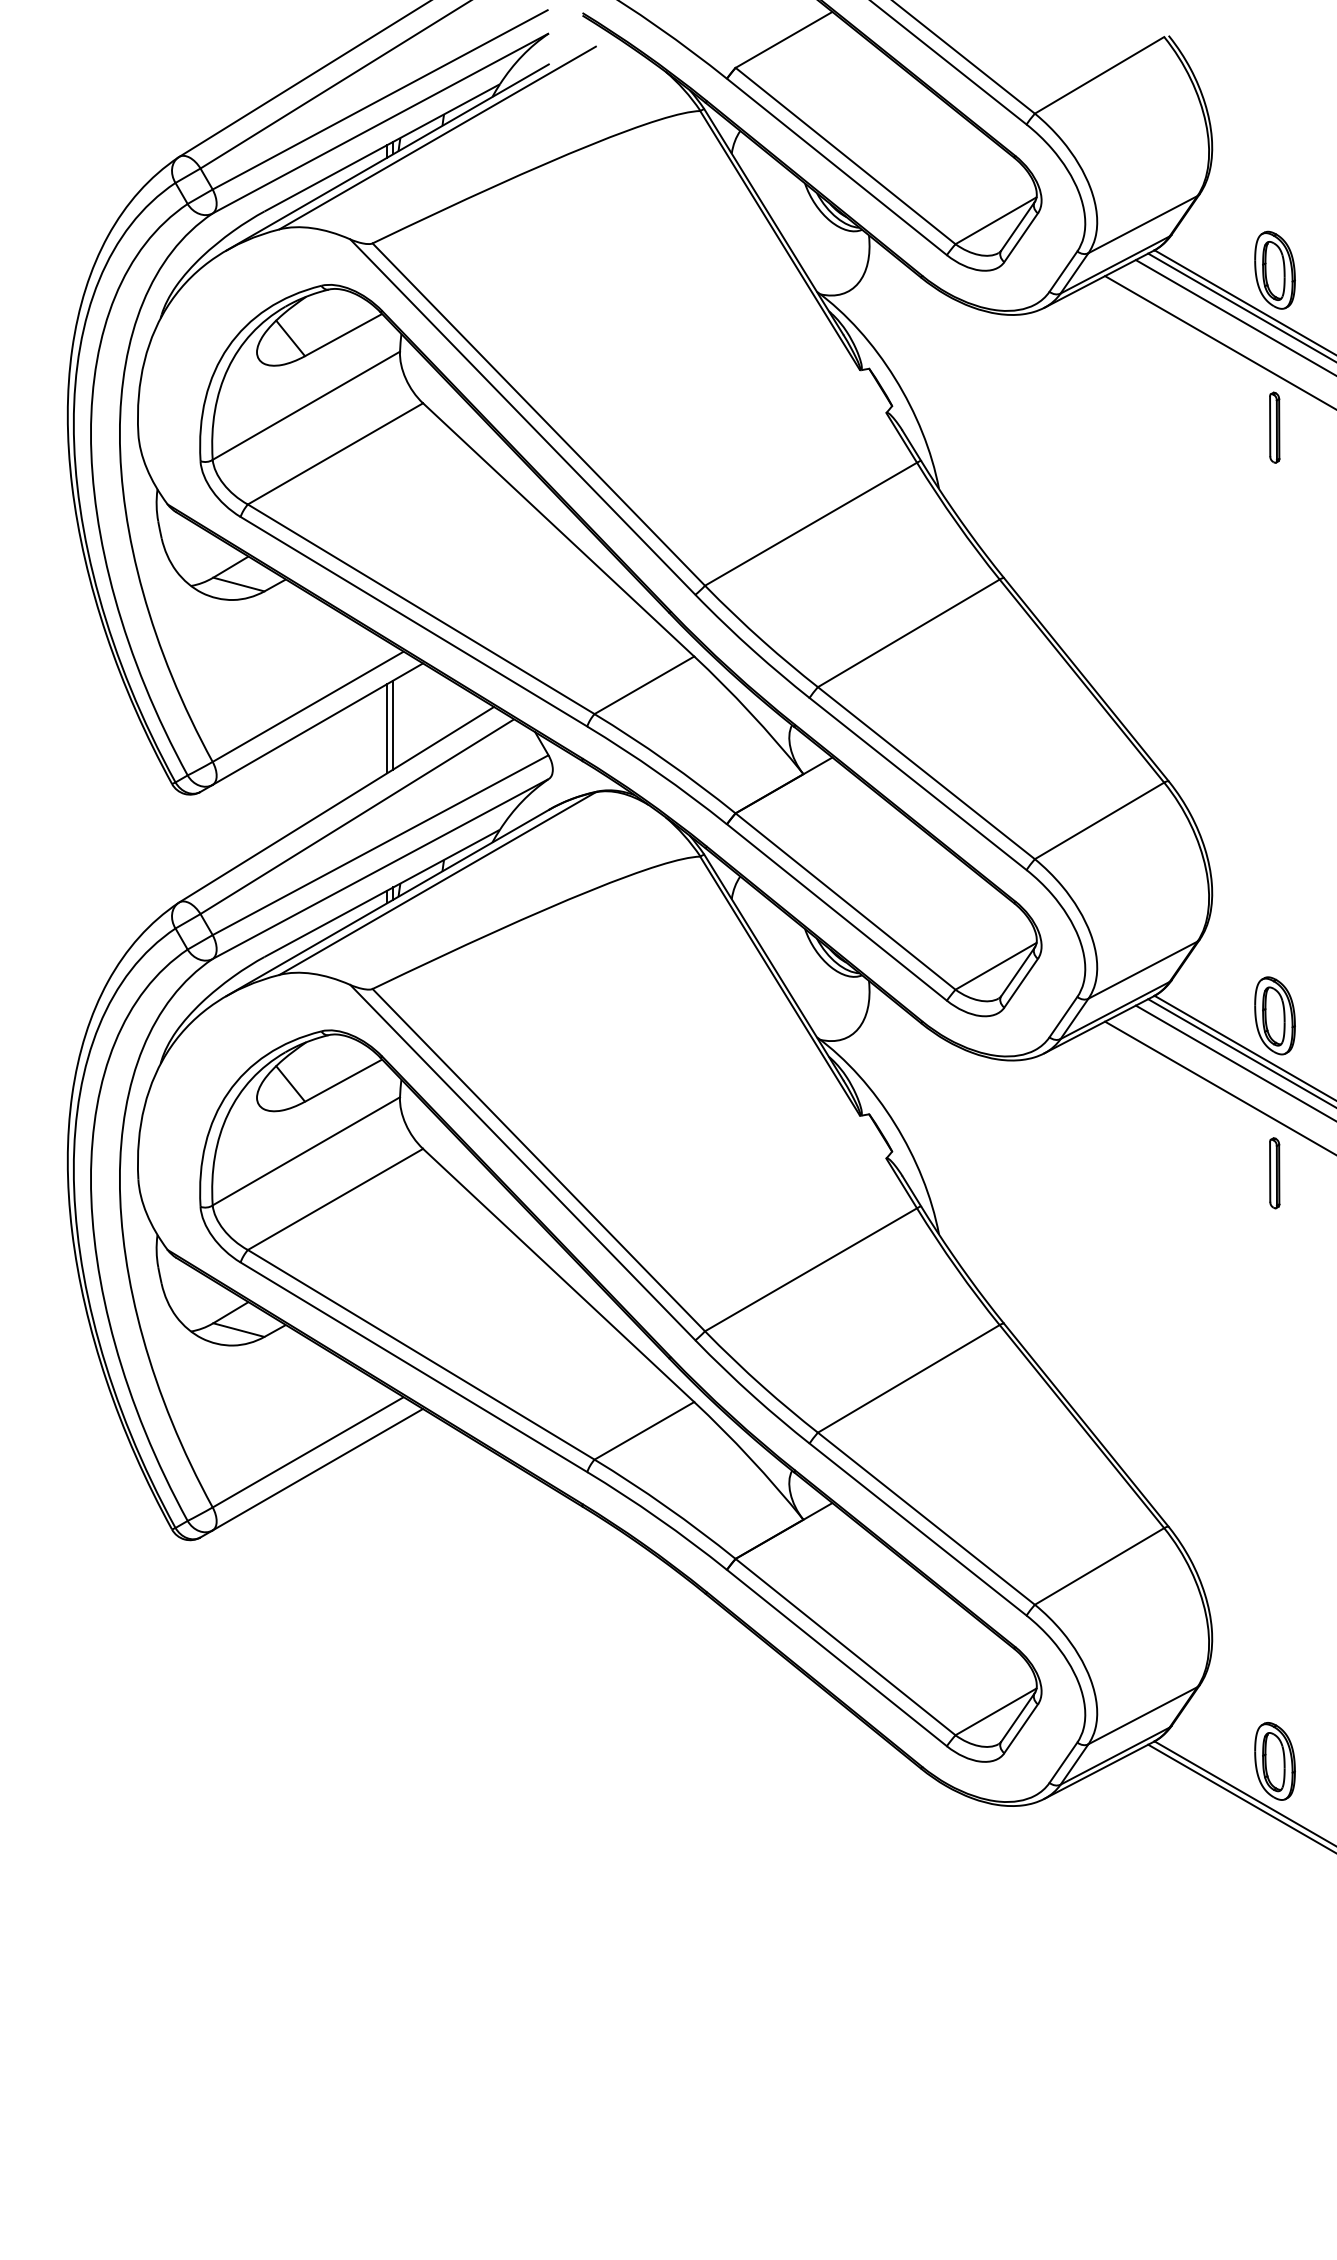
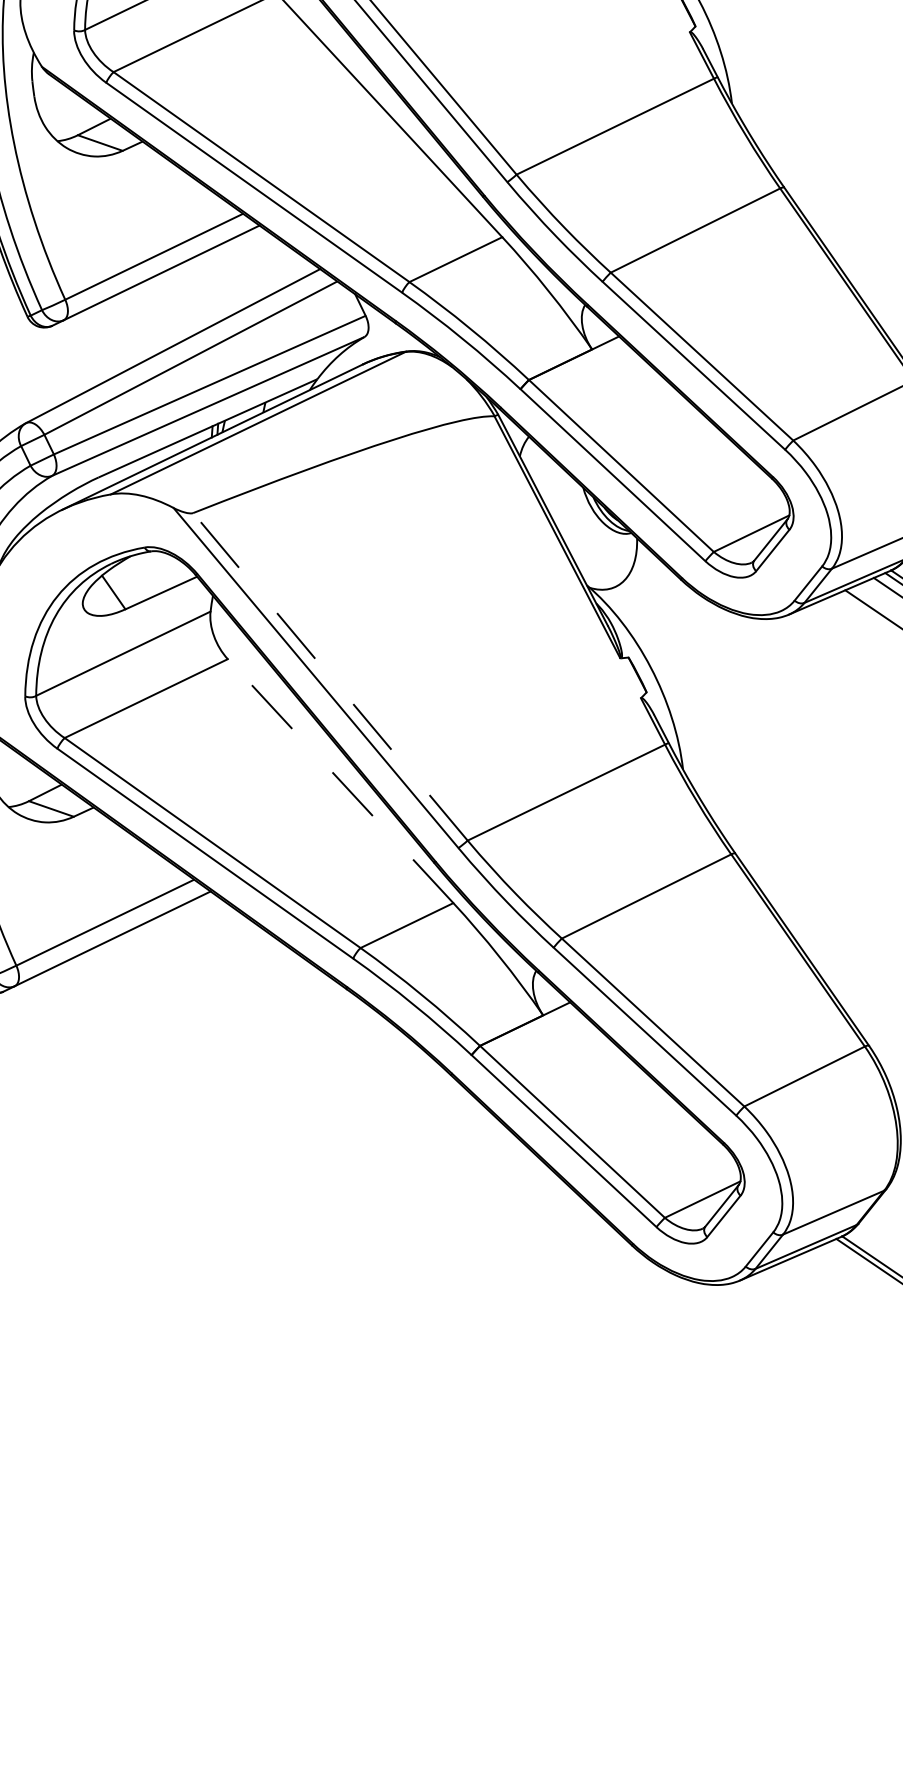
line: (393, 724) -> (229, 278), removed
line: (387, 728) -> (223, 281), removed
line: (538, 1160) -> (330, 677), solid -> dashed
line: (558, 1275) -> (340, 781), solid -> dashed

